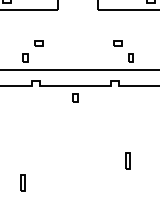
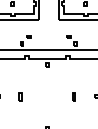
part: (22, 182) -> (20, 96), moved

